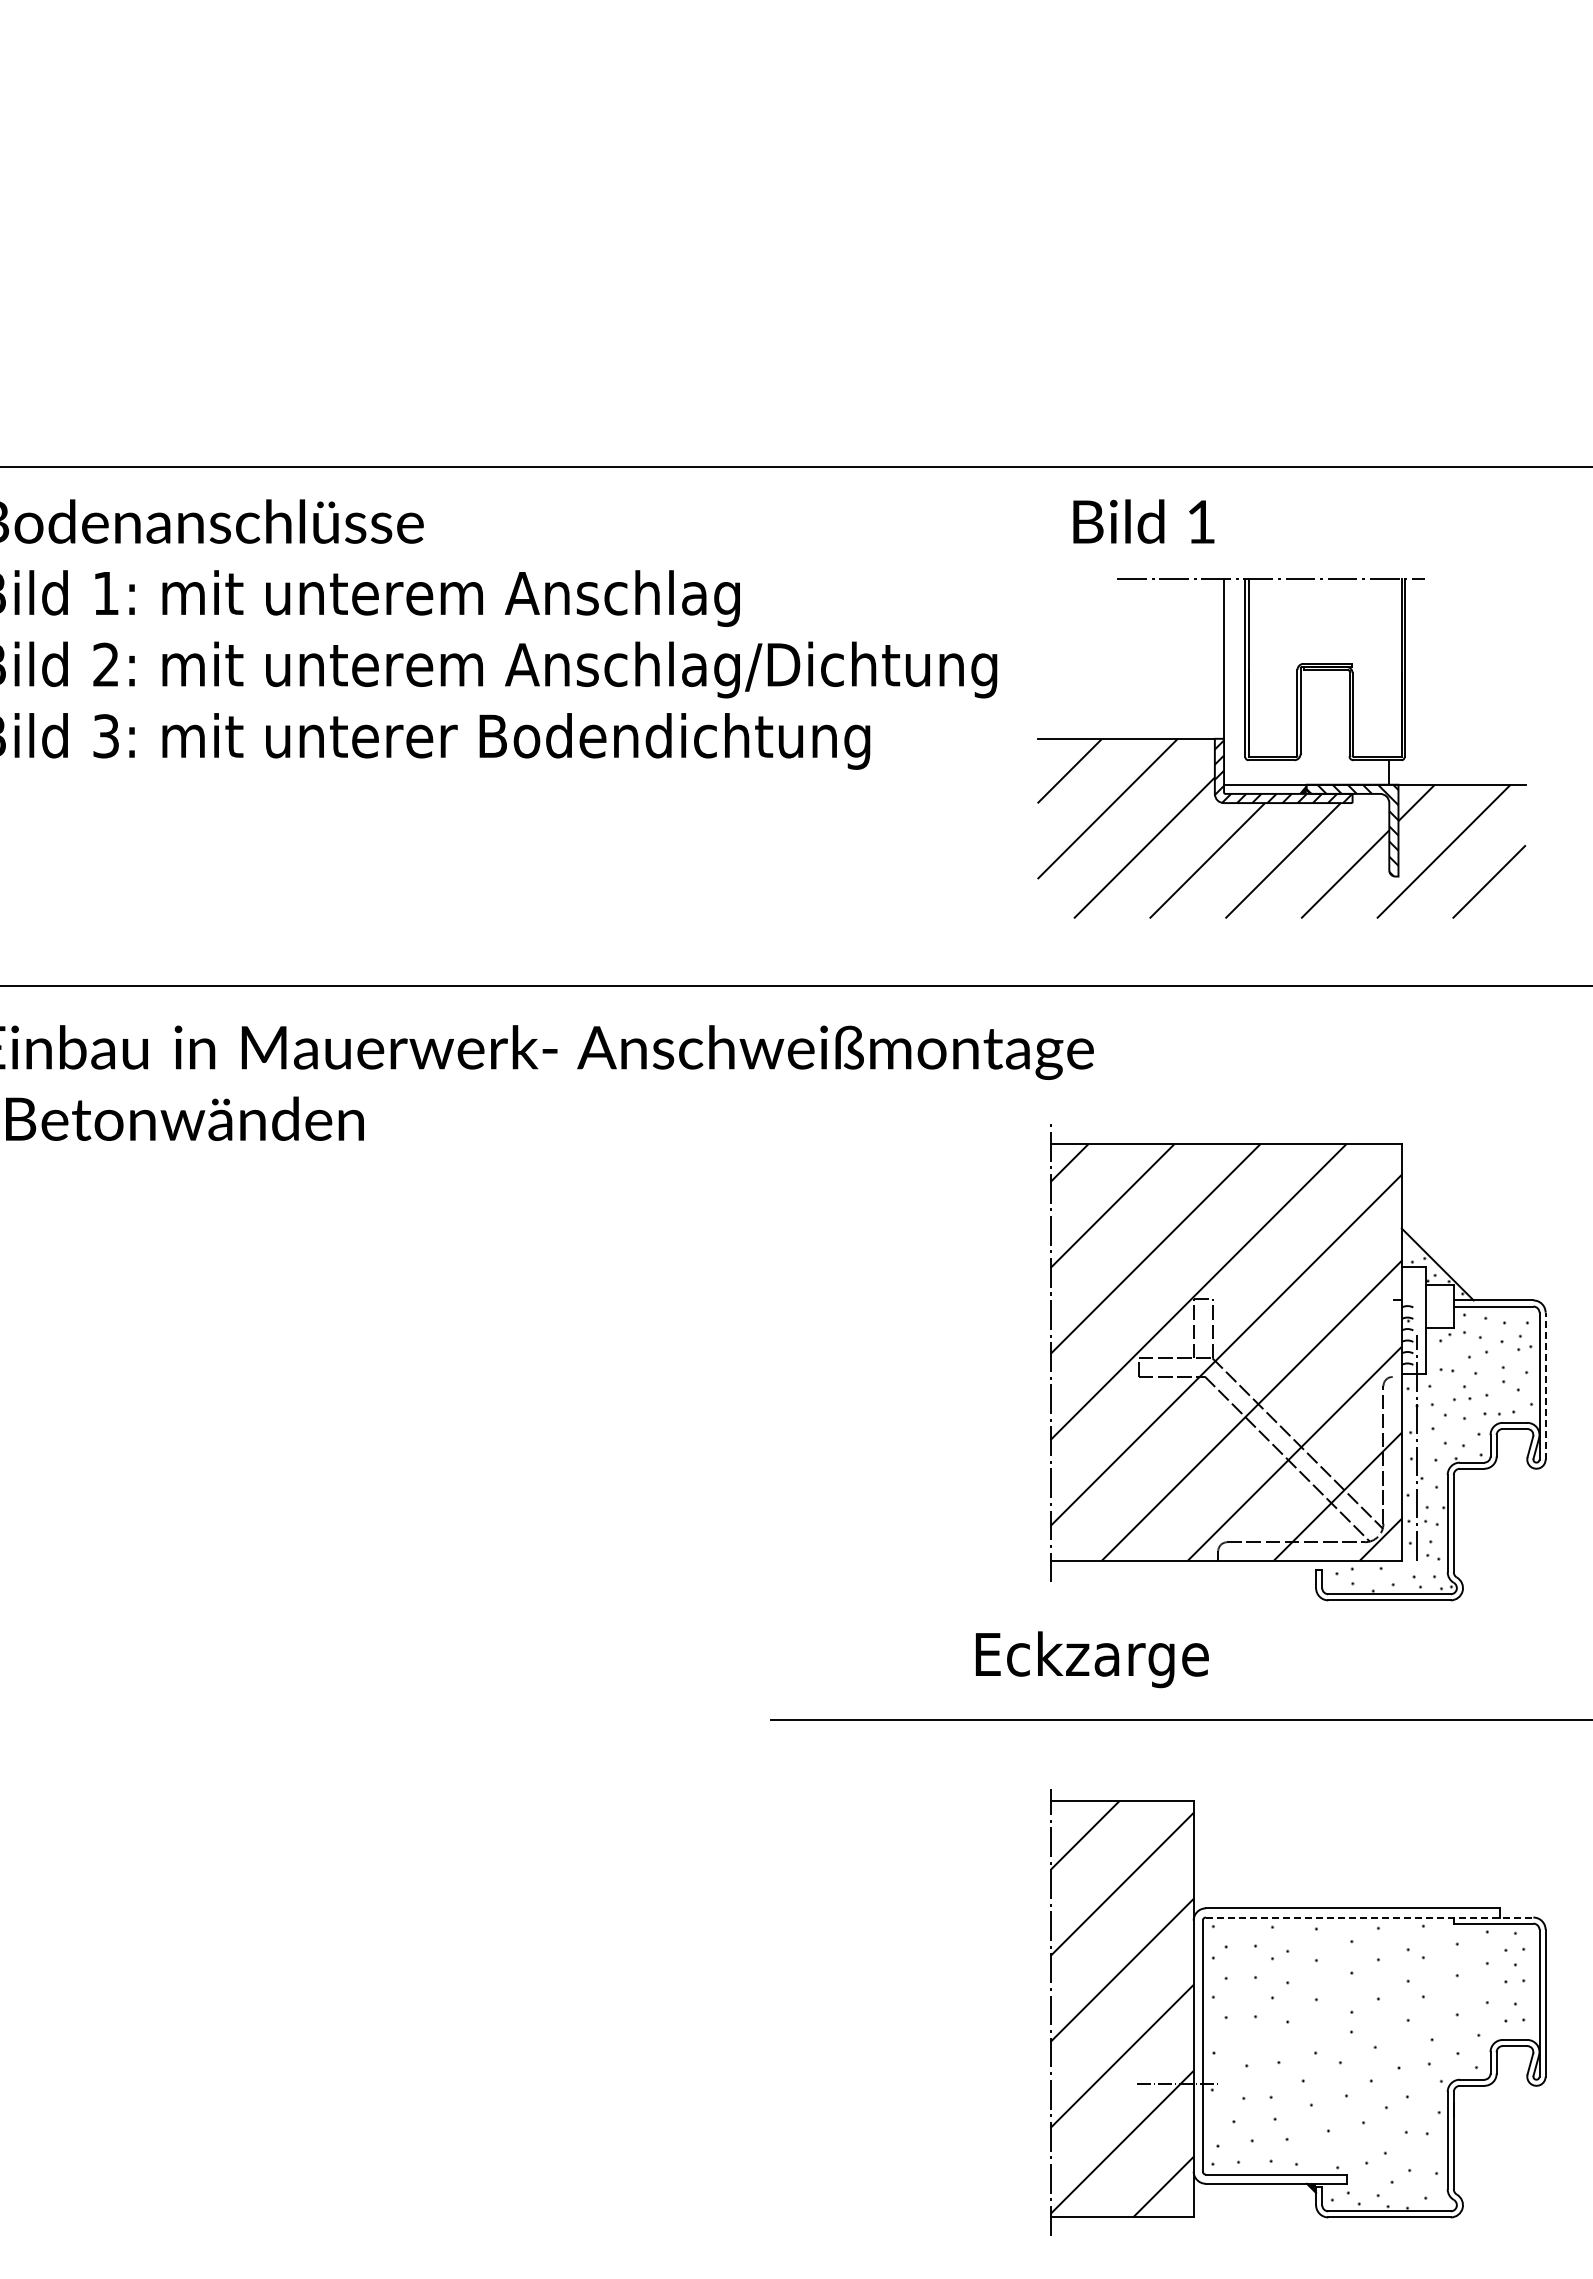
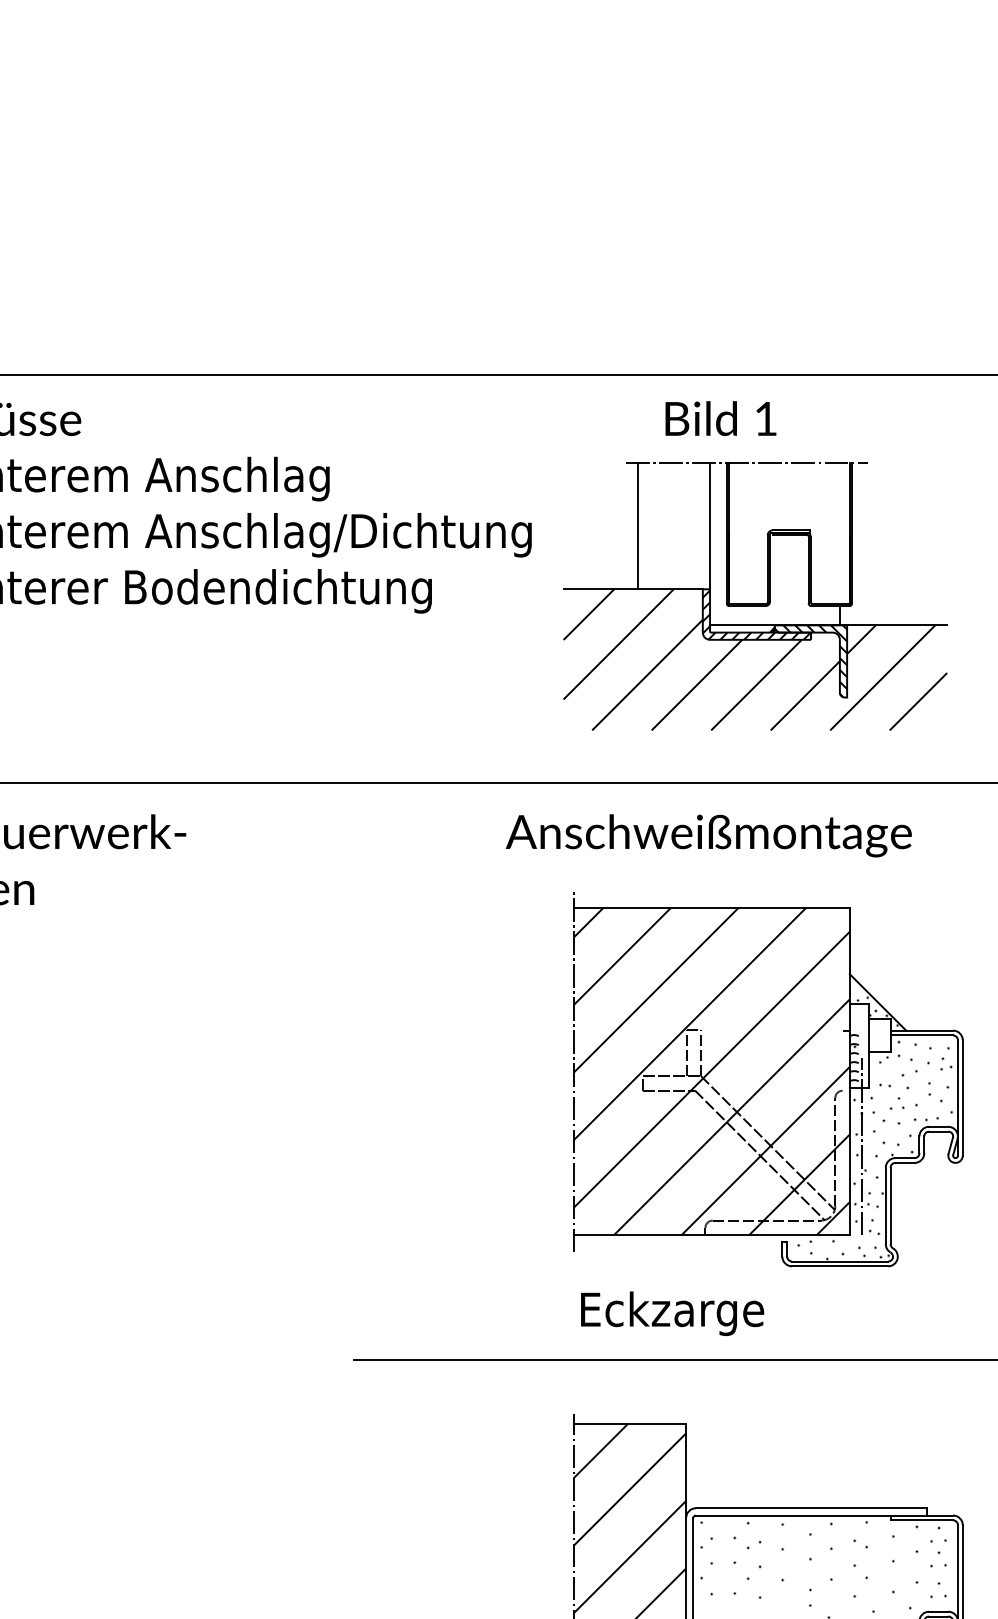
text: (1143, 521) -> (720, 418), moved
line: (1132, 658) -> (638, 526), added
text: (835, 1052) -> (708, 835), moved
line: (1545, 1385) -> (962, 1097), dashed -> solid
text: (1092, 1659) -> (672, 1313), moved
line: (1369, 1917) -> (824, 1515), dashed -> solid

